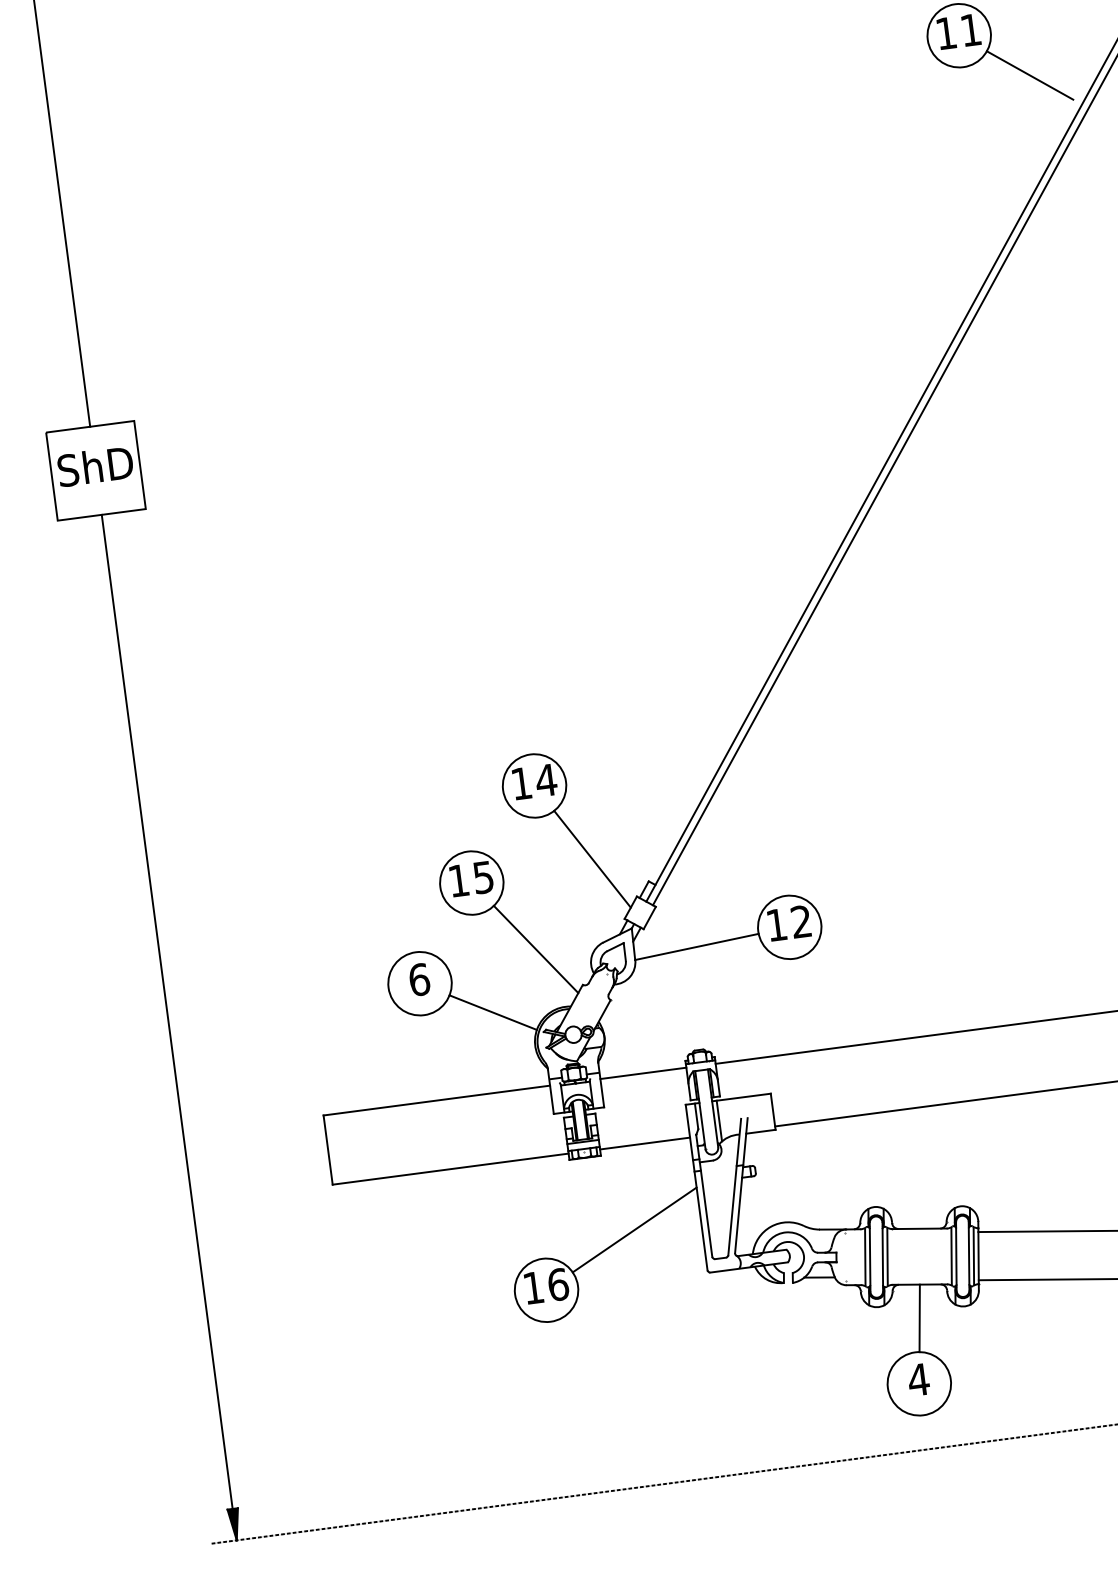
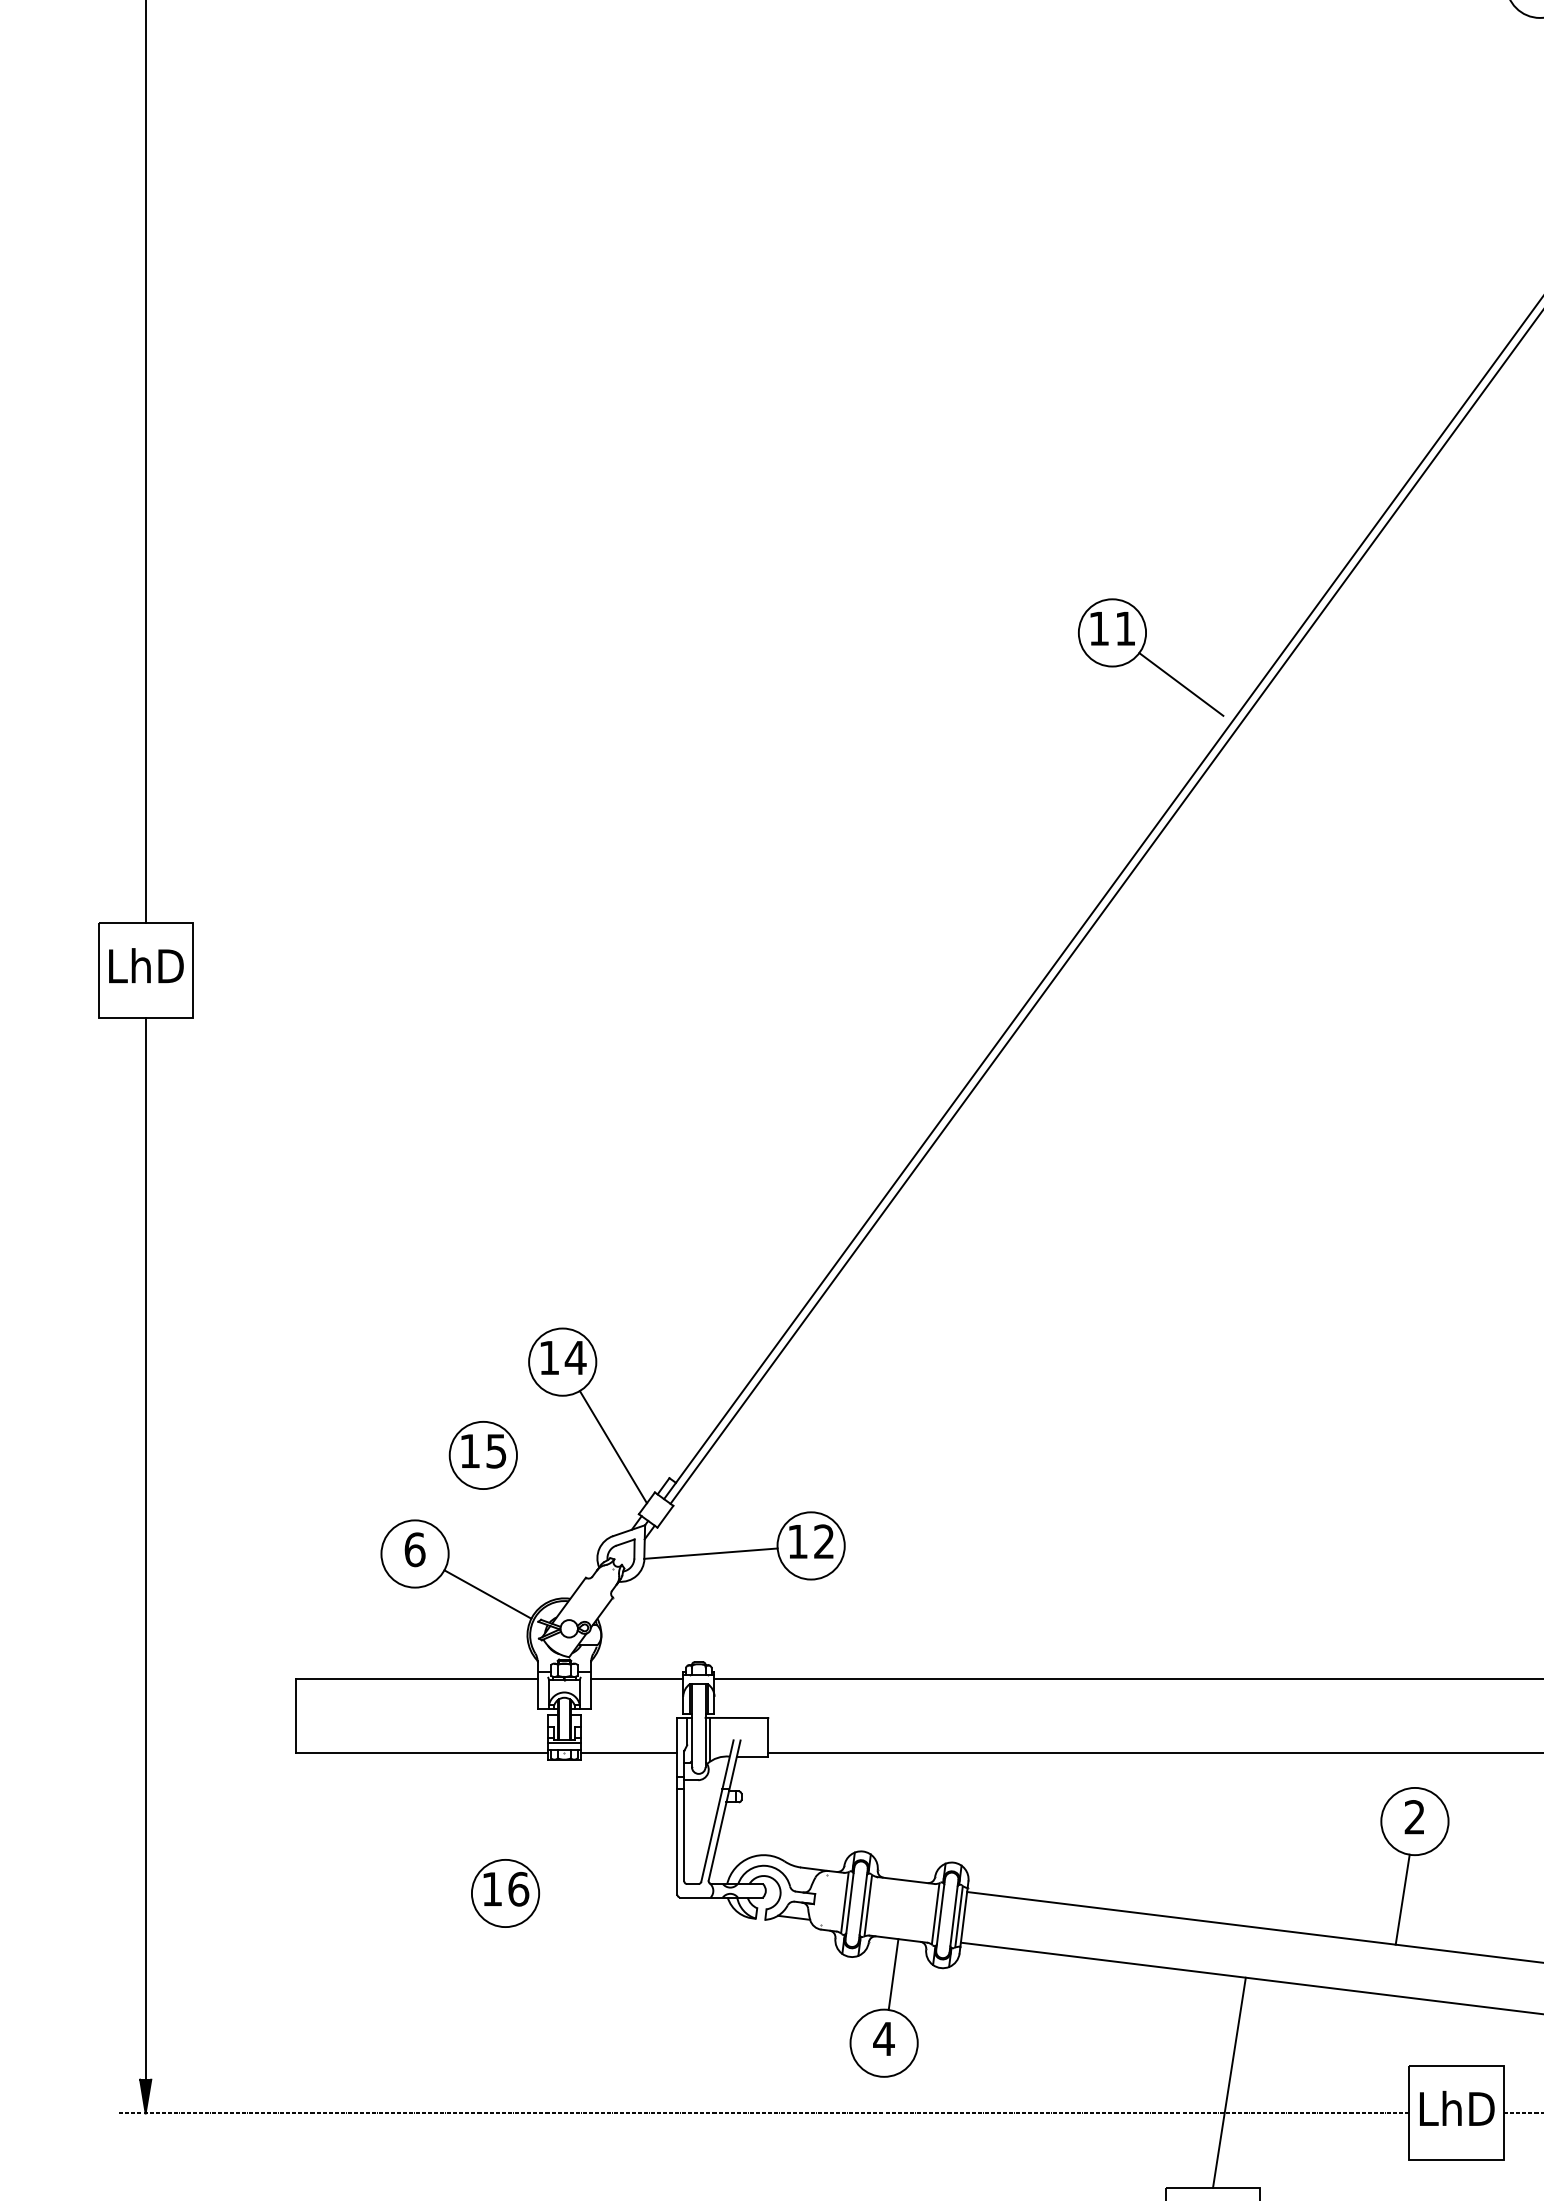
text: (95, 466) -> (145, 965), ShD -> LhD
line: (535, 948) -> (541, 1533), removed
line: (634, 1230) -> (606, 1842), removed

